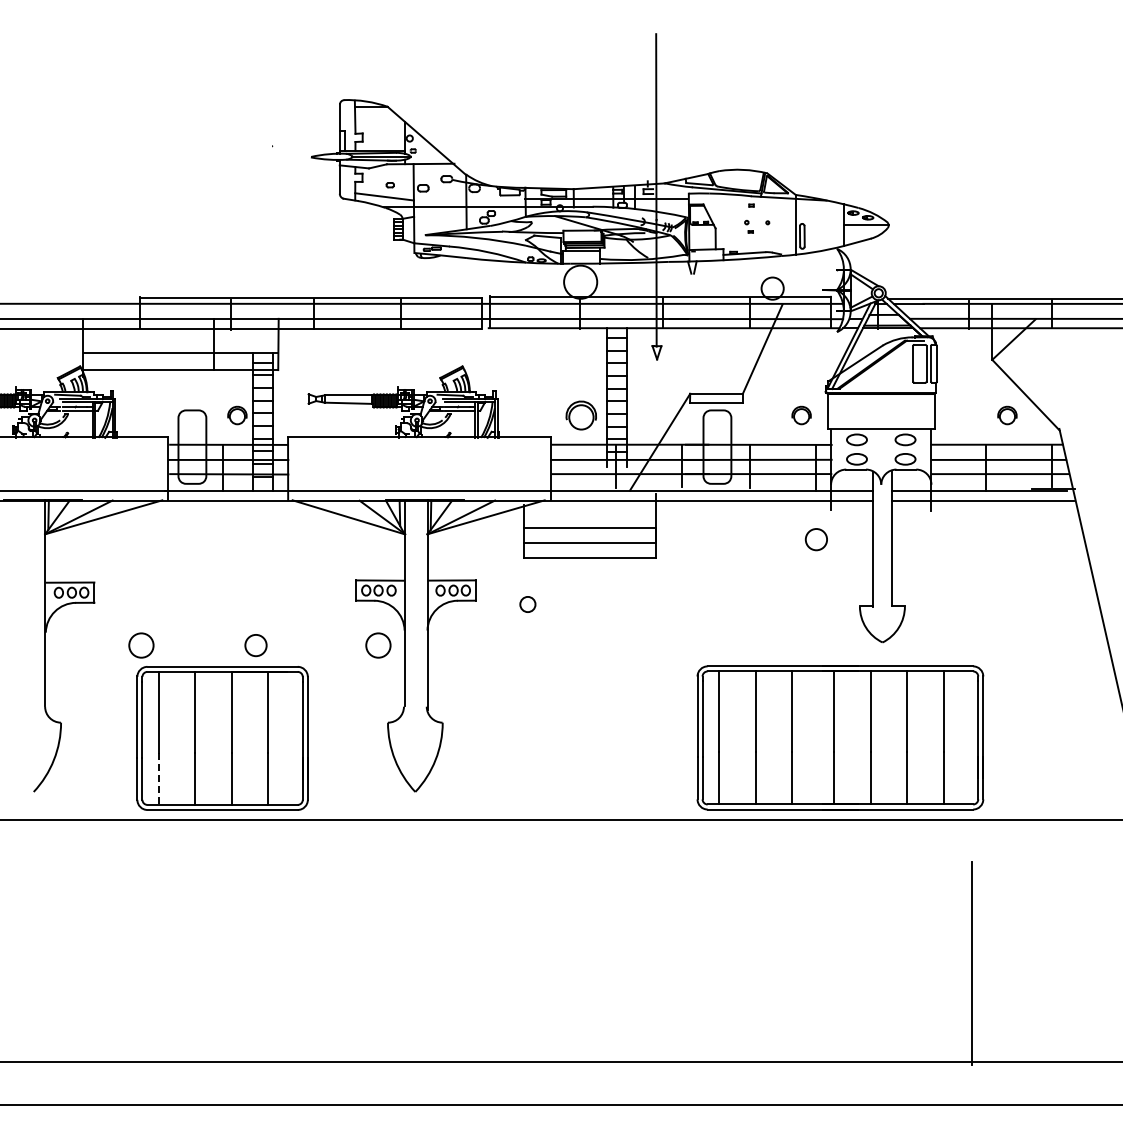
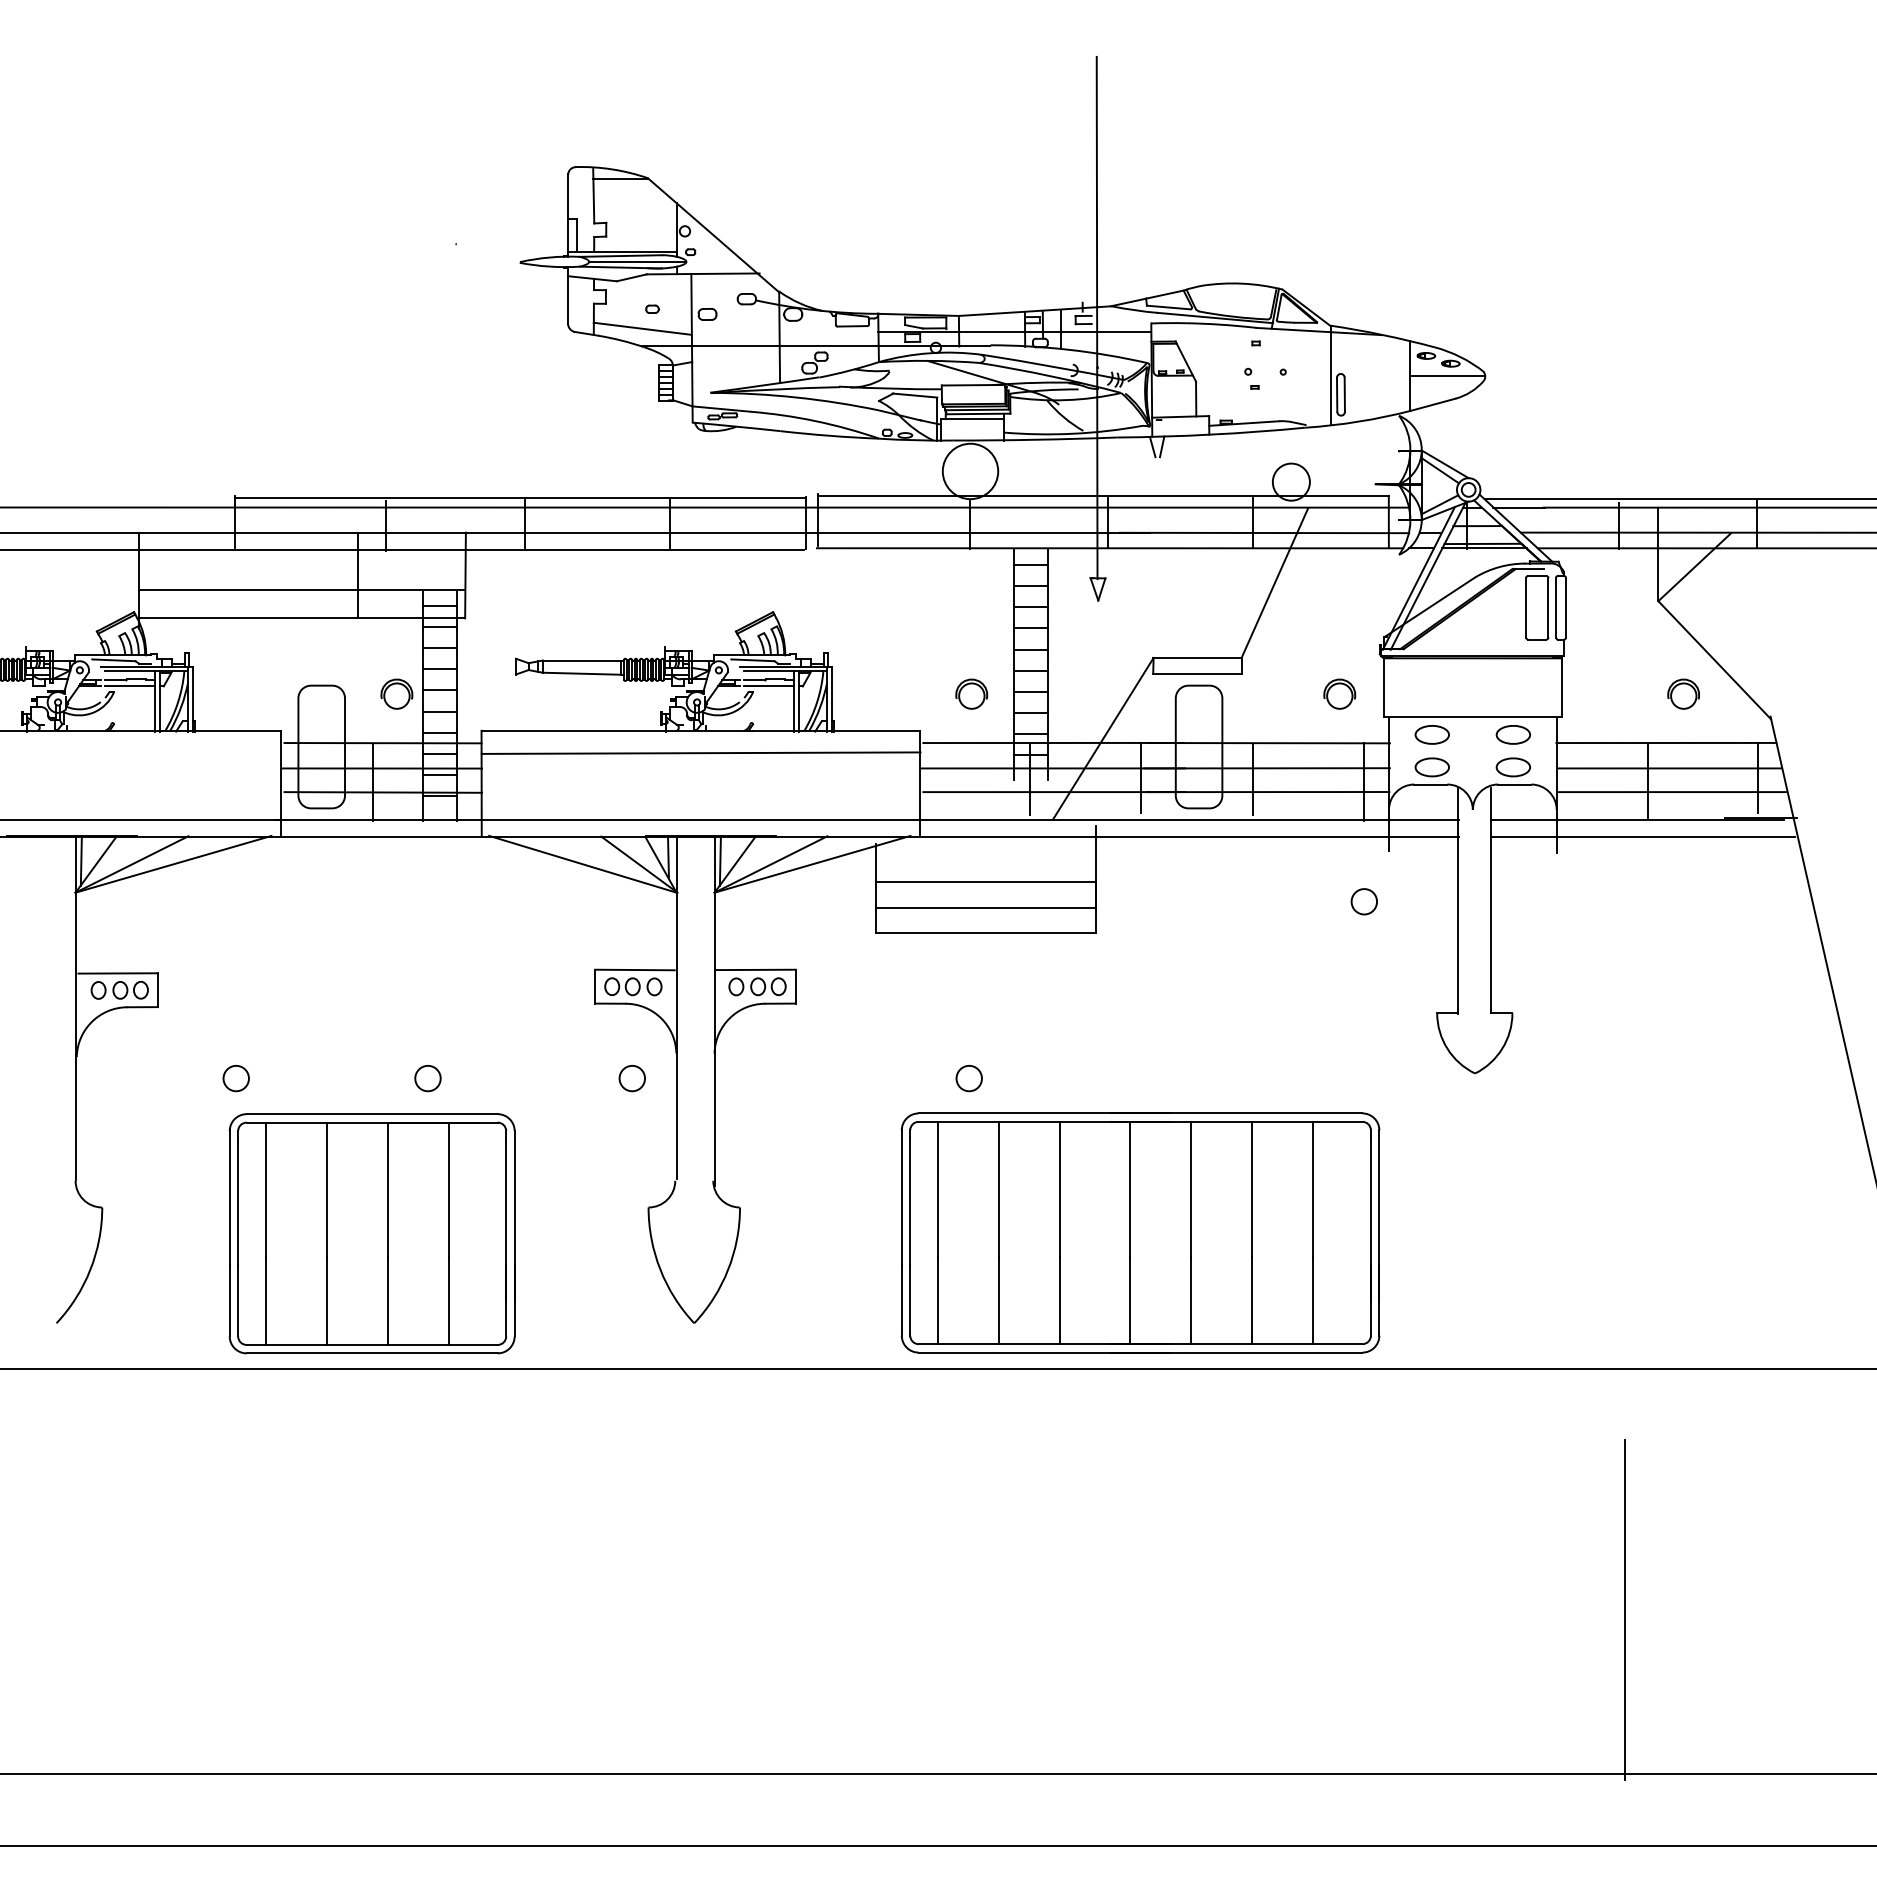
part: (581, 415) -> (971, 694), size x0.62
line: (419, 450) -> (701, 752), added
circle: (815, 539) -> (1362, 901), size x0.71
circle: (527, 604) -> (968, 1078), moved
circle: (140, 645) -> (234, 1078), size x0.62
circle: (255, 645) -> (427, 1078), size x0.71
circle: (377, 645) -> (631, 1078), size x0.62
part: (840, 737) -> (1140, 1232), moved
line: (158, 779) -> (265, 1302), dashed -> solid

